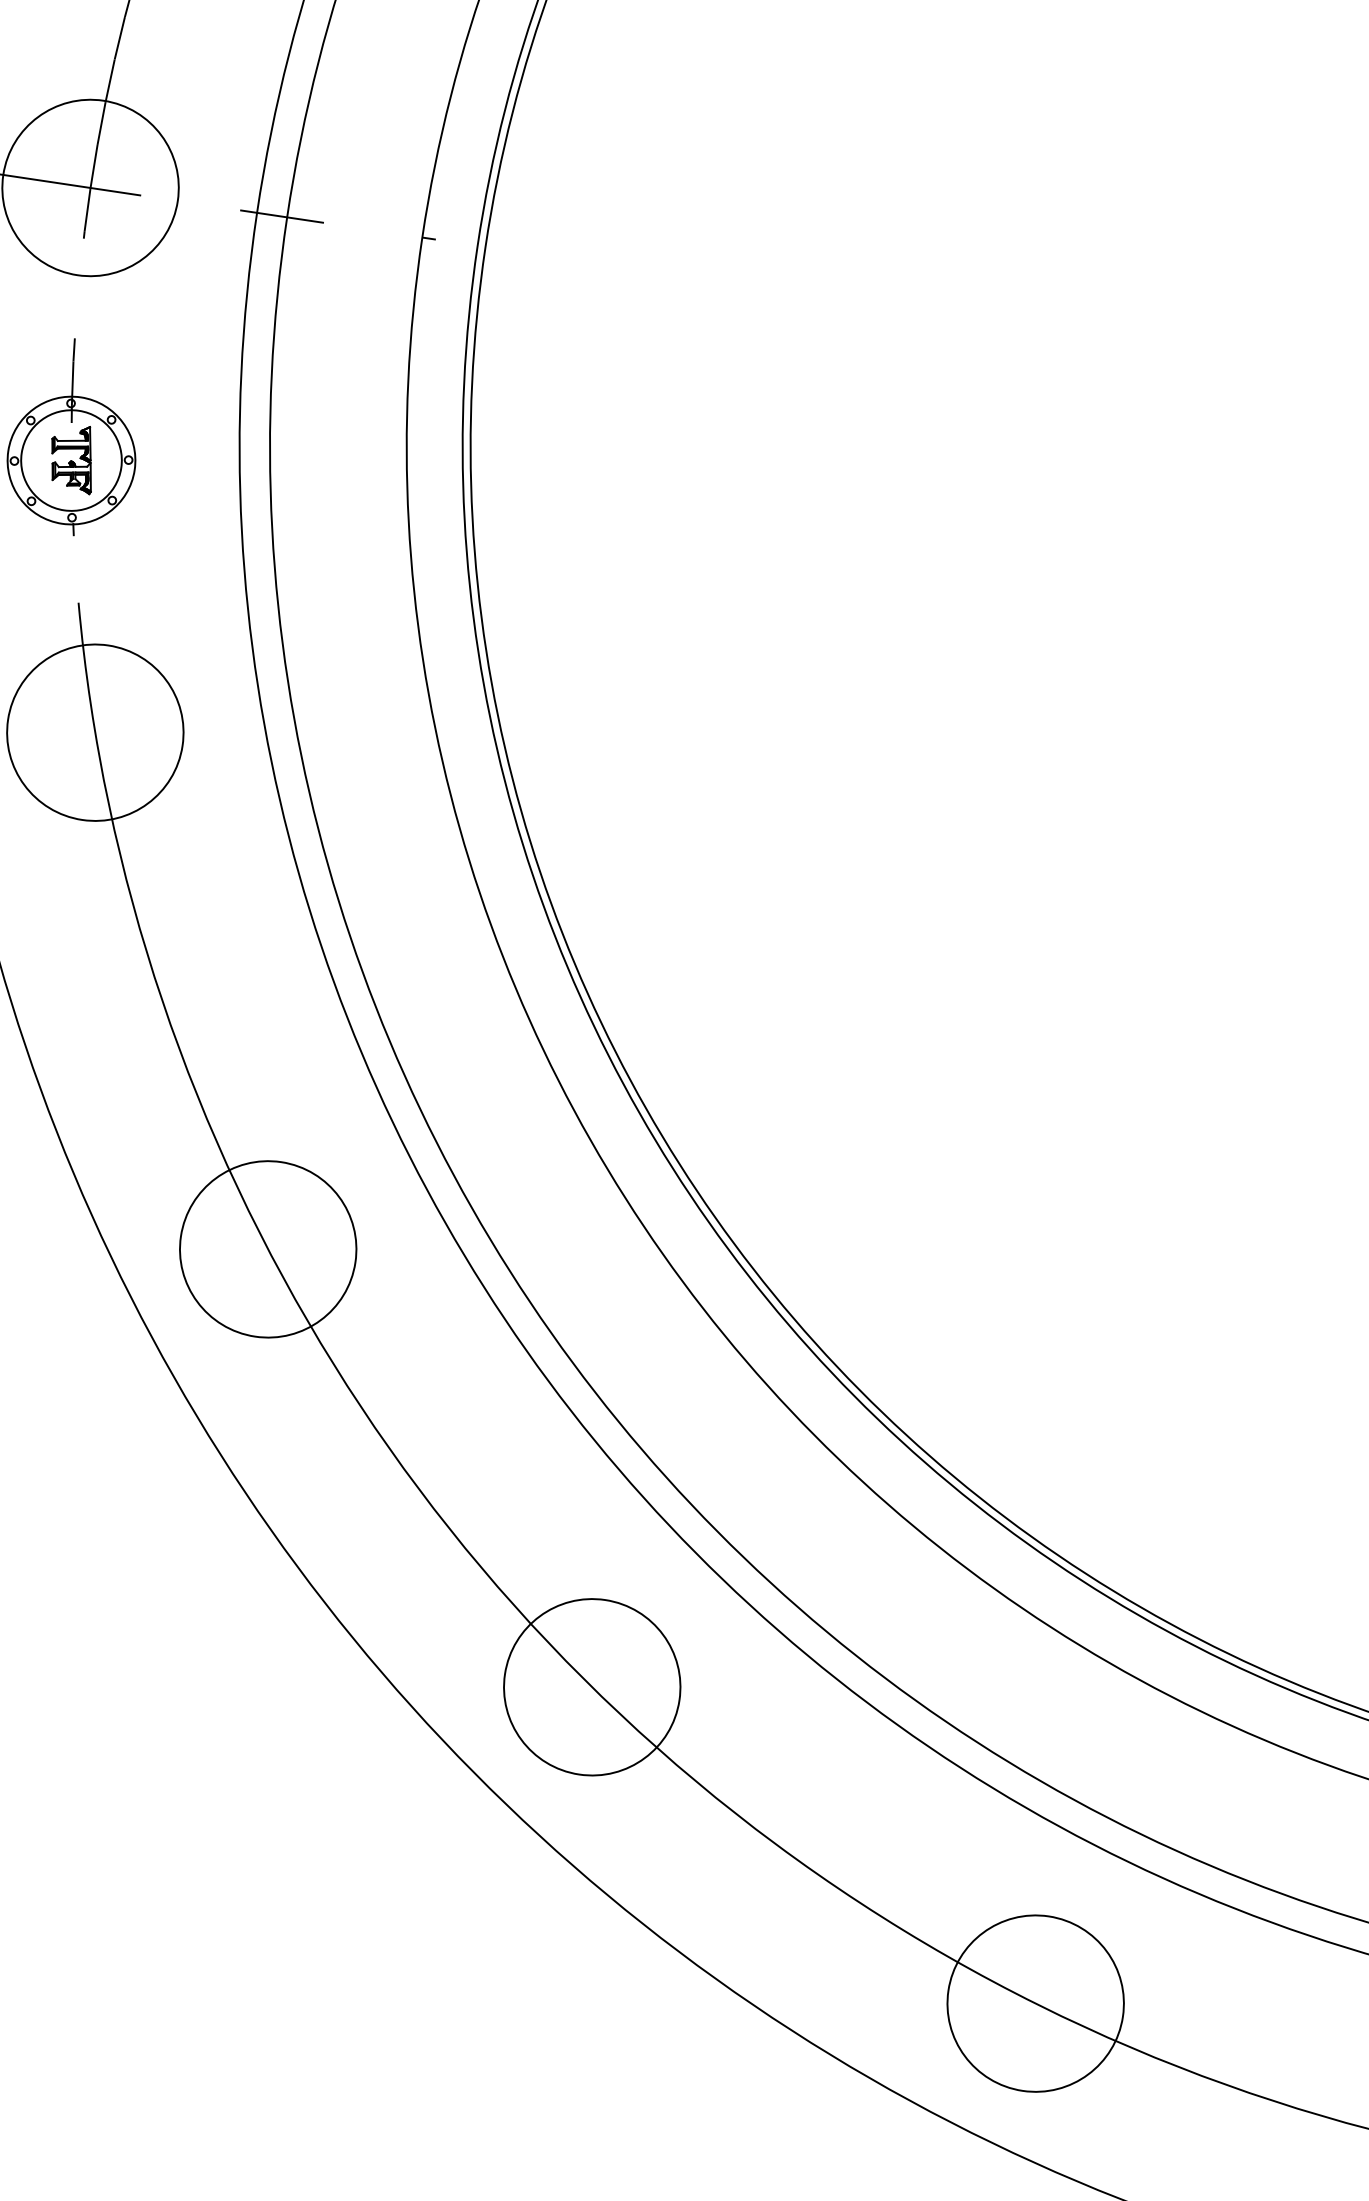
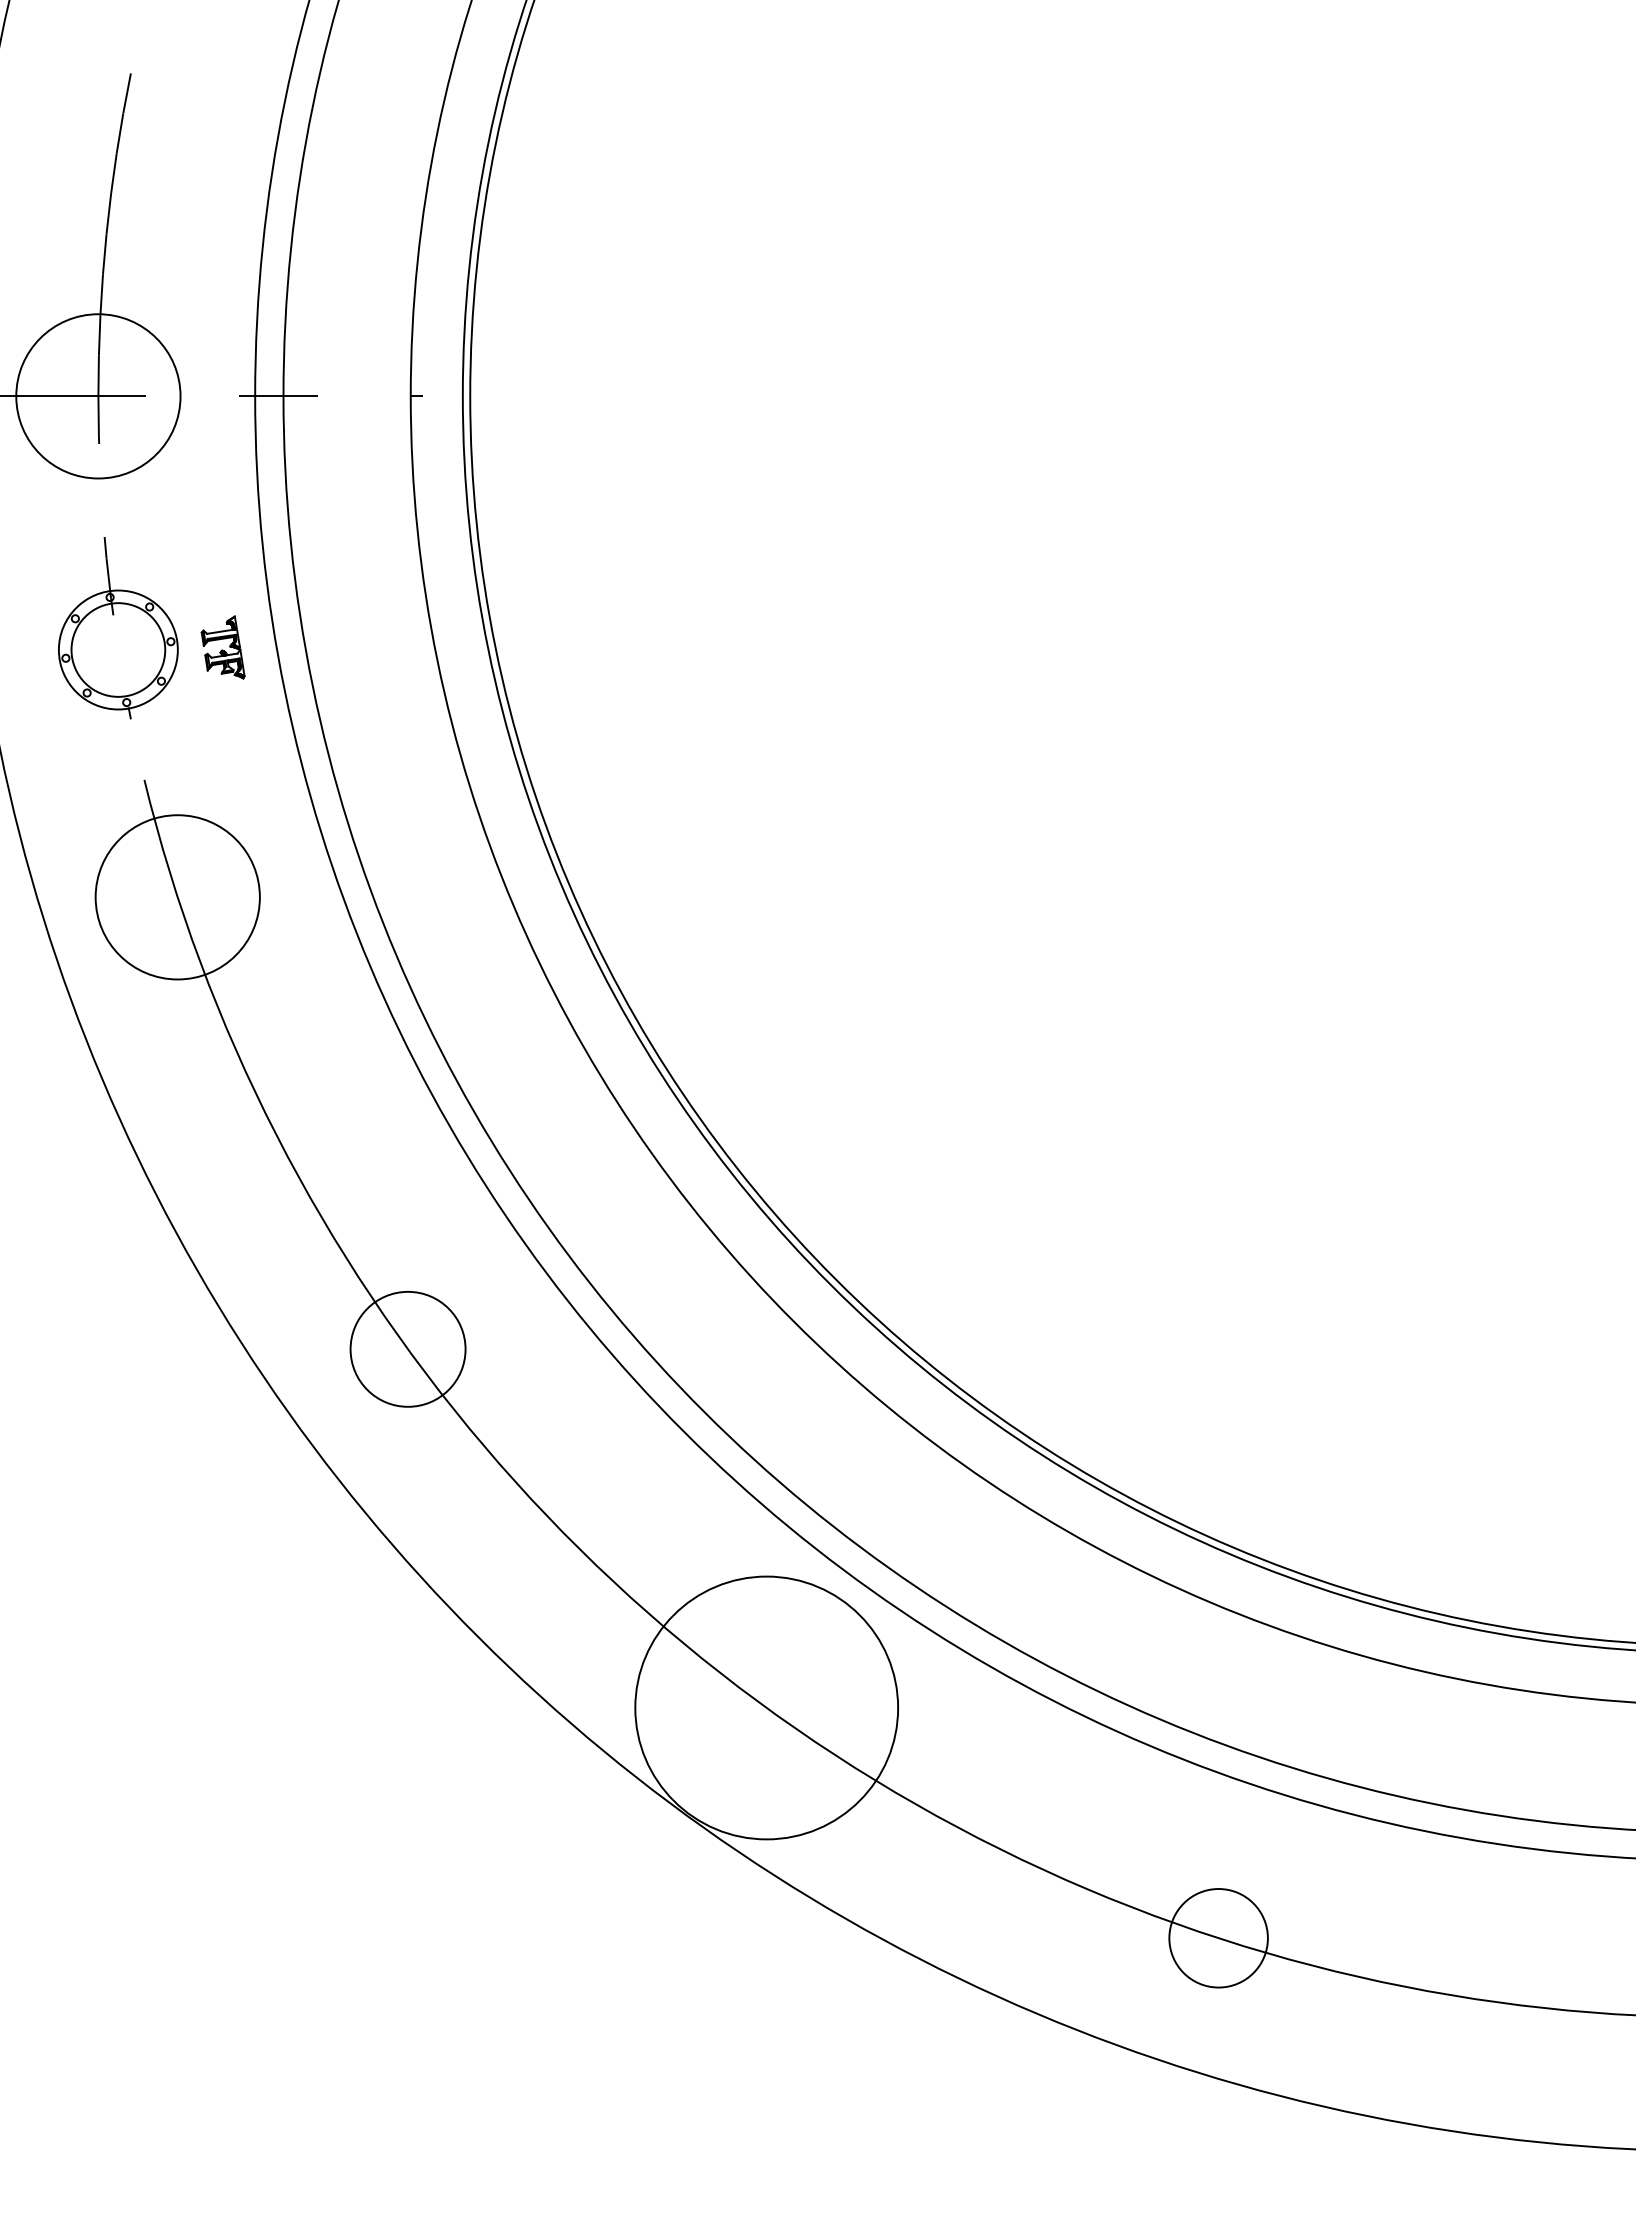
part: (72, 457) -> (222, 647), moved
circle: (267, 1249) -> (407, 1349), size x0.7
circle: (592, 1686) -> (766, 1707), size x1.6
circle: (1035, 2003) -> (1218, 1938), size x0.6

